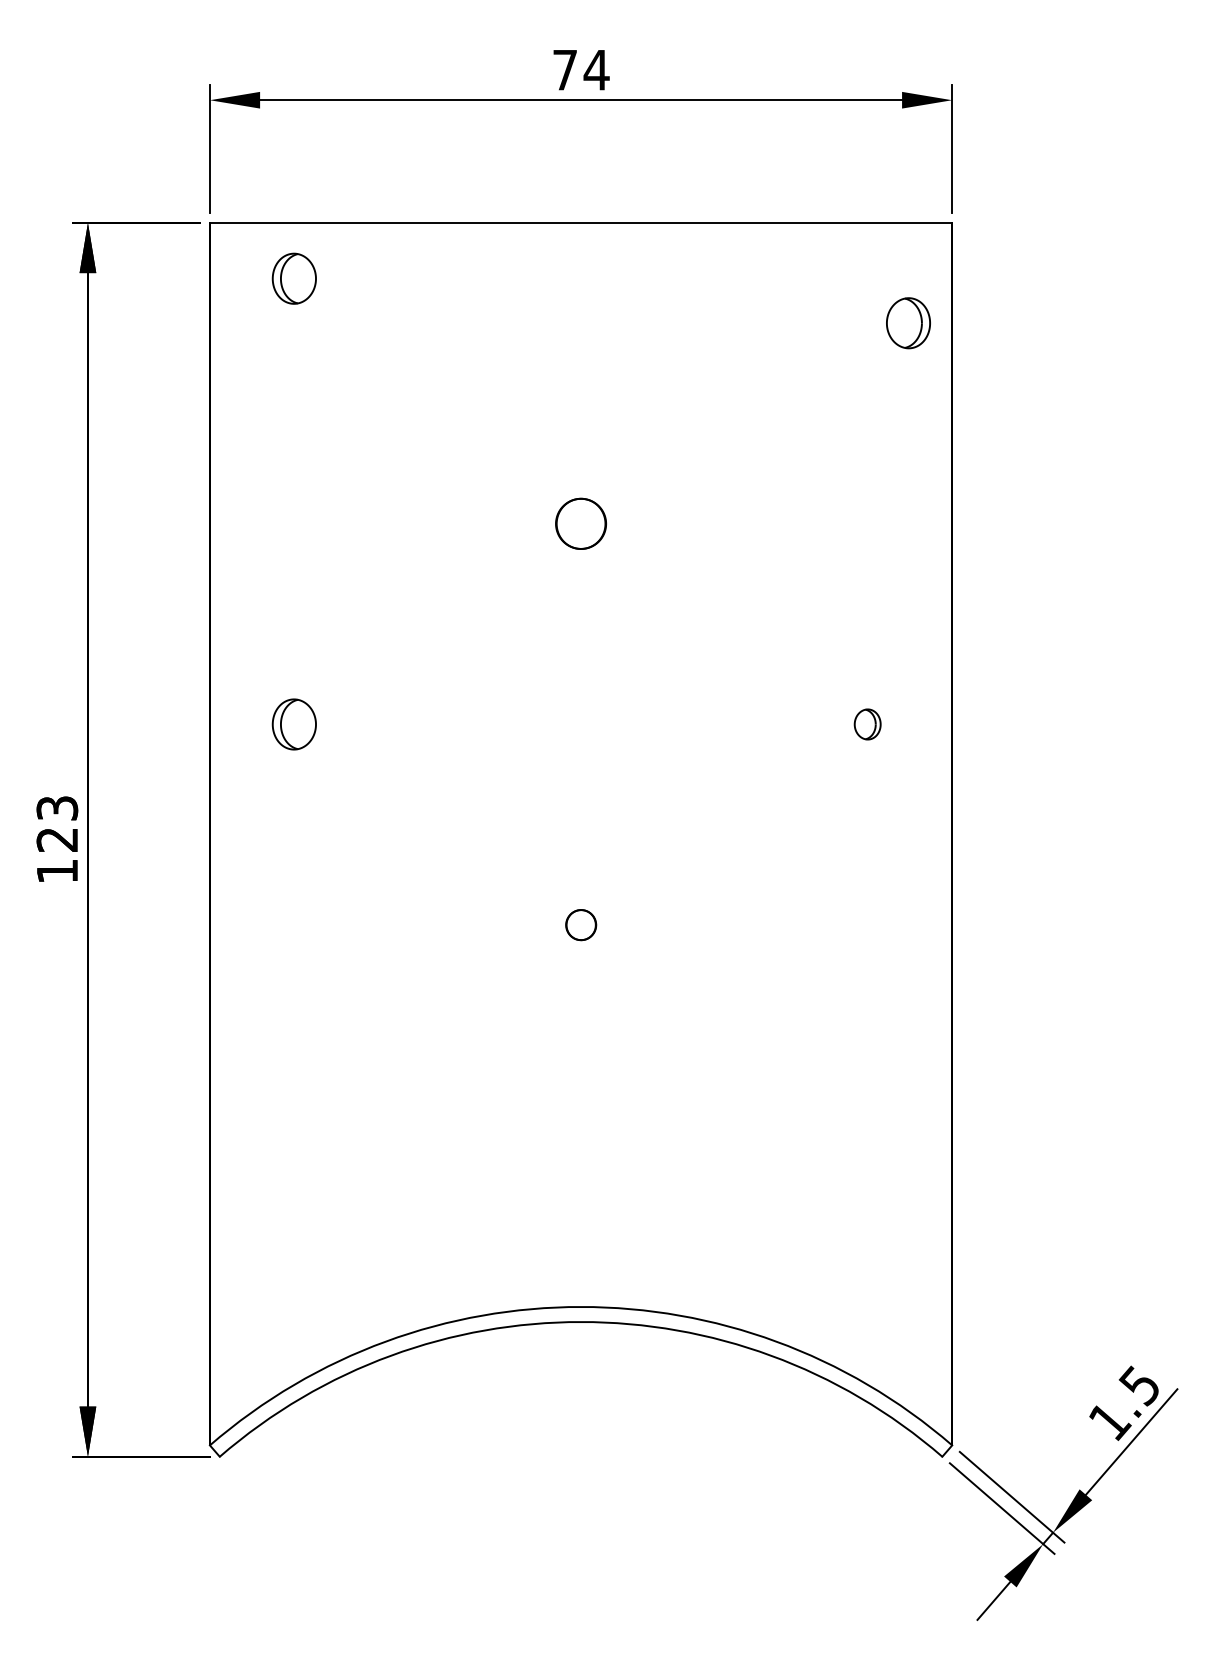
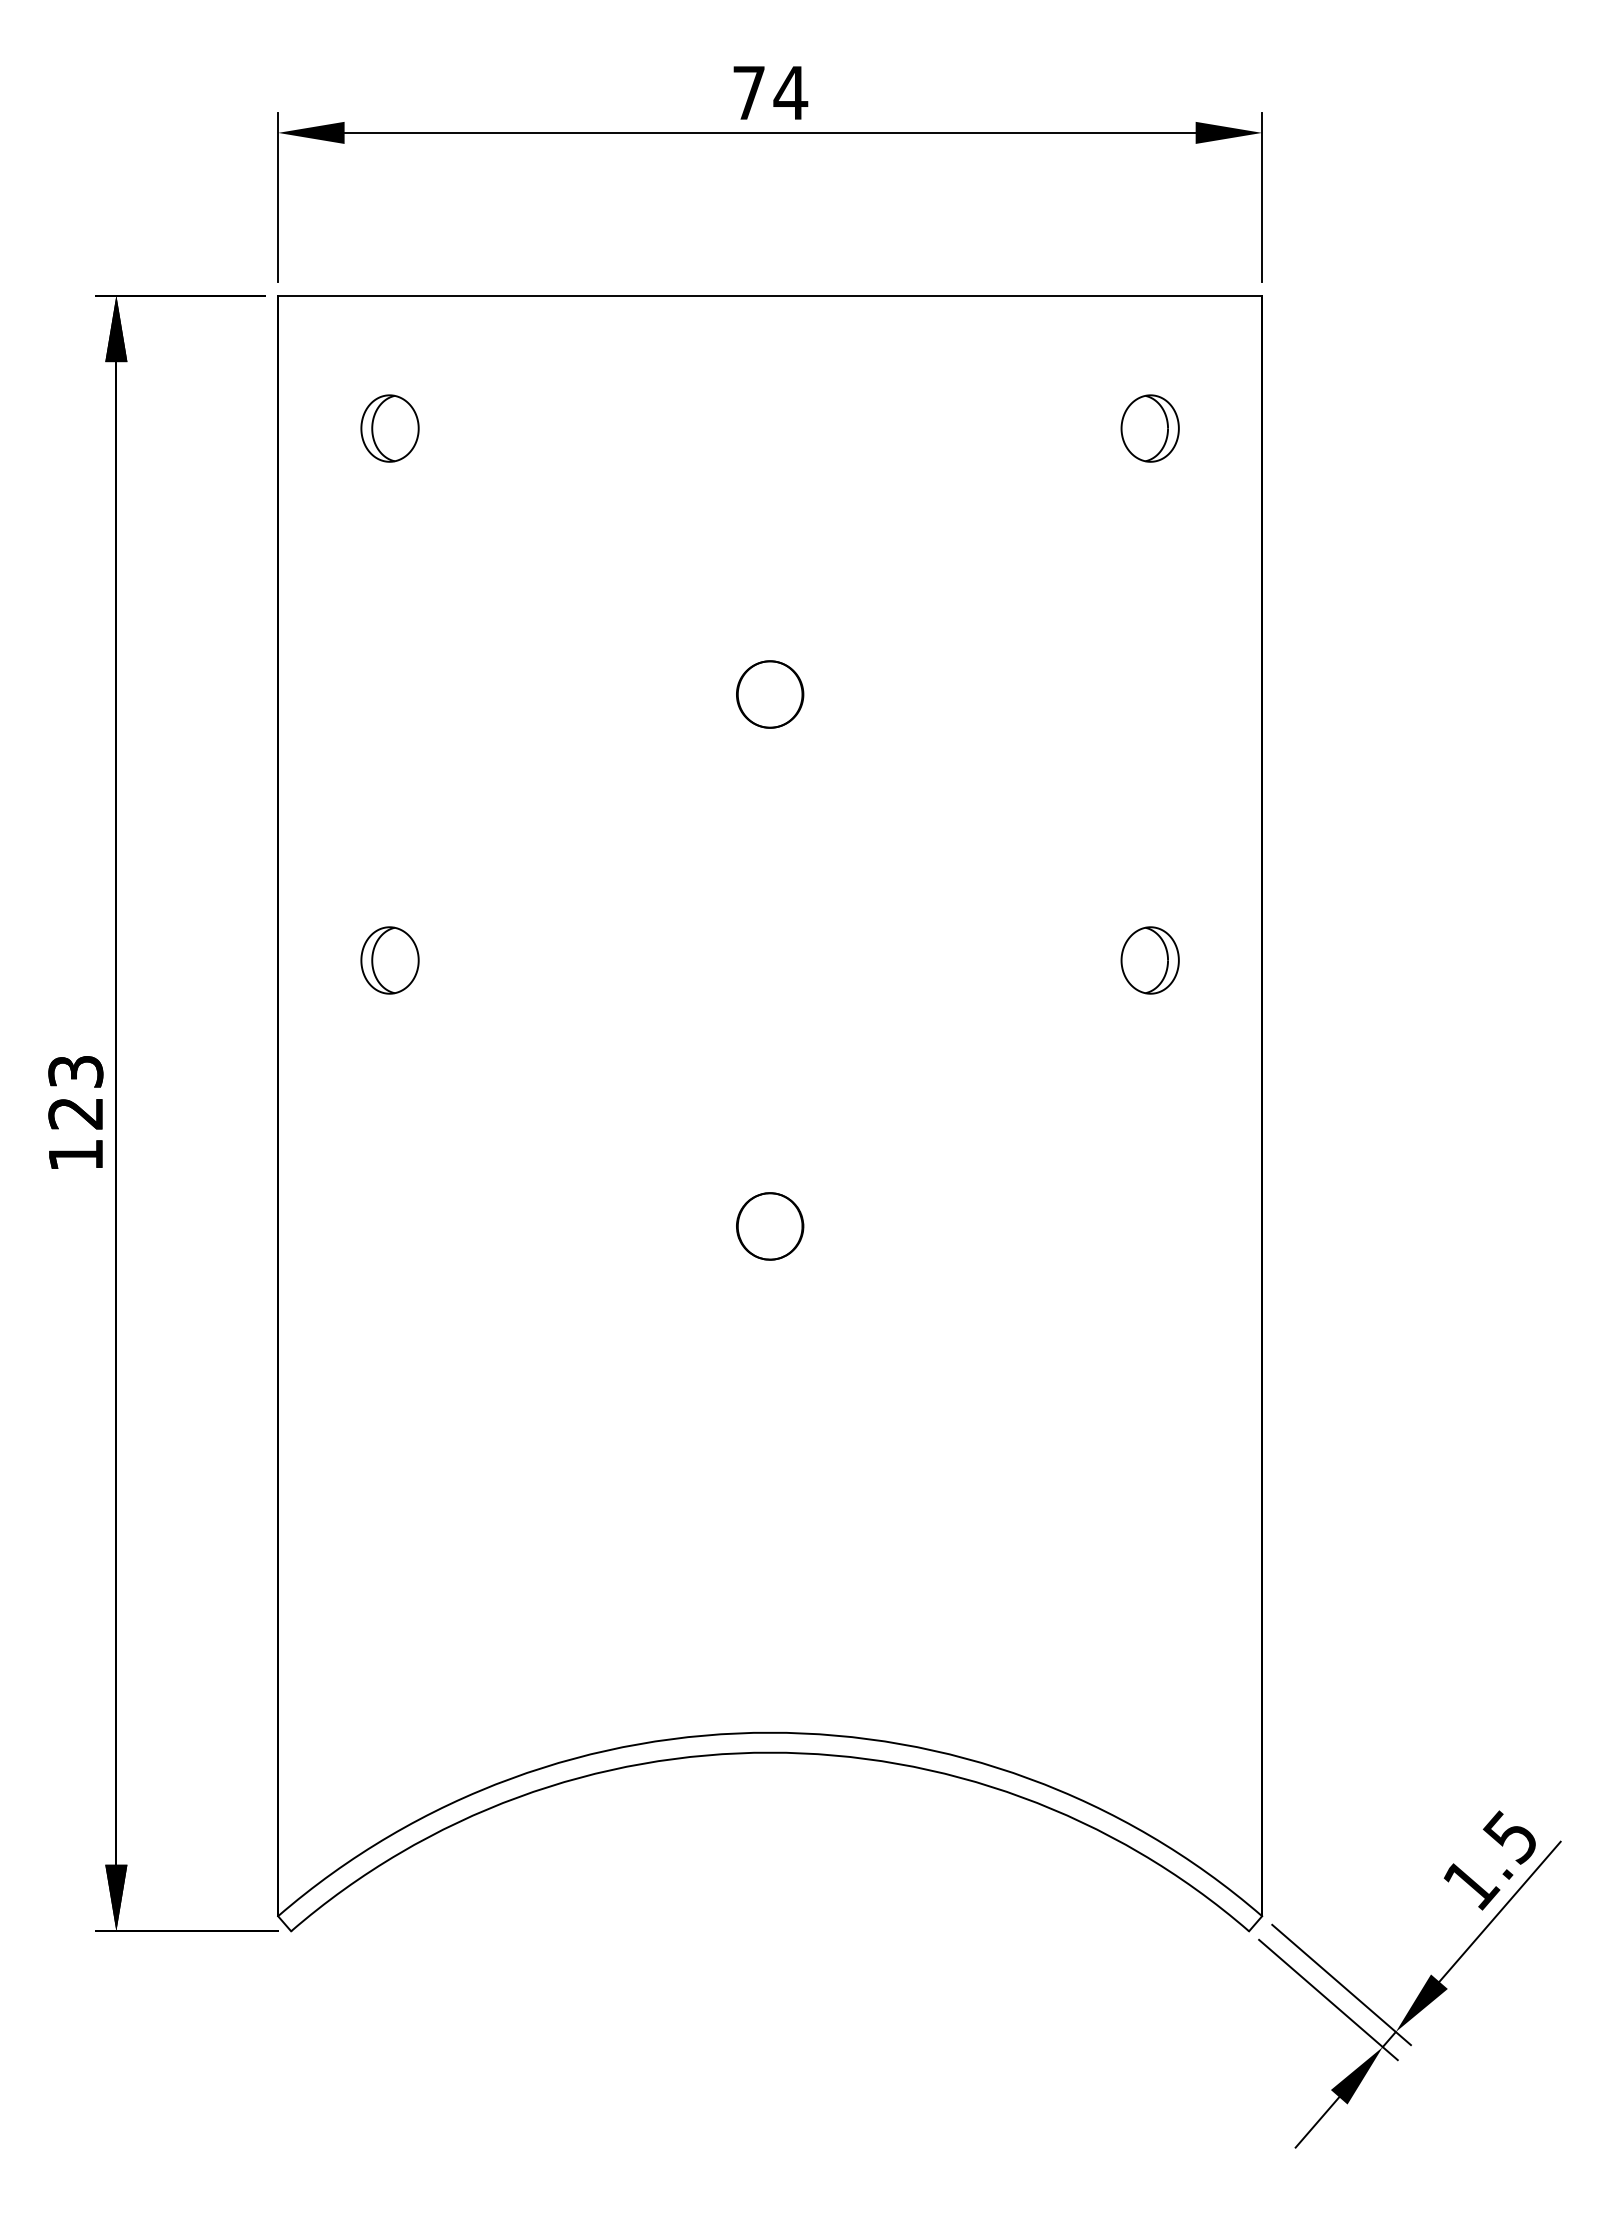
part: (293, 278) -> (389, 428), moved
part: (907, 323) -> (1149, 428), moved
part: (867, 724) -> (1149, 960), size x1.67
part: (581, 925) -> (770, 1226), size x1.67

